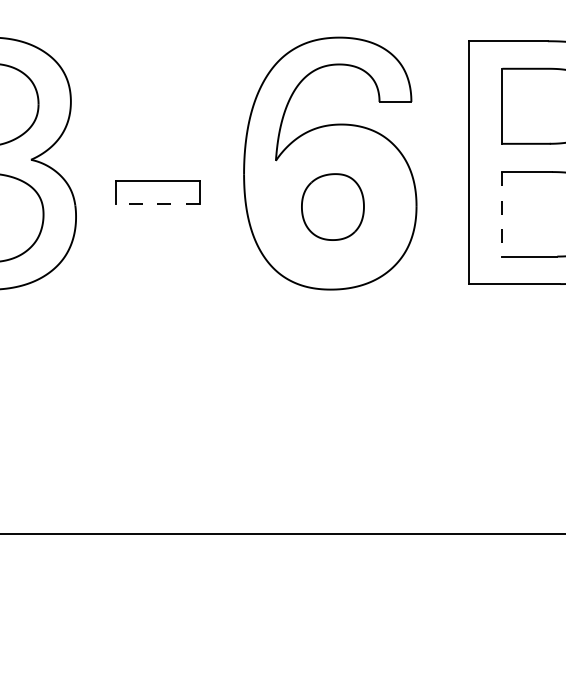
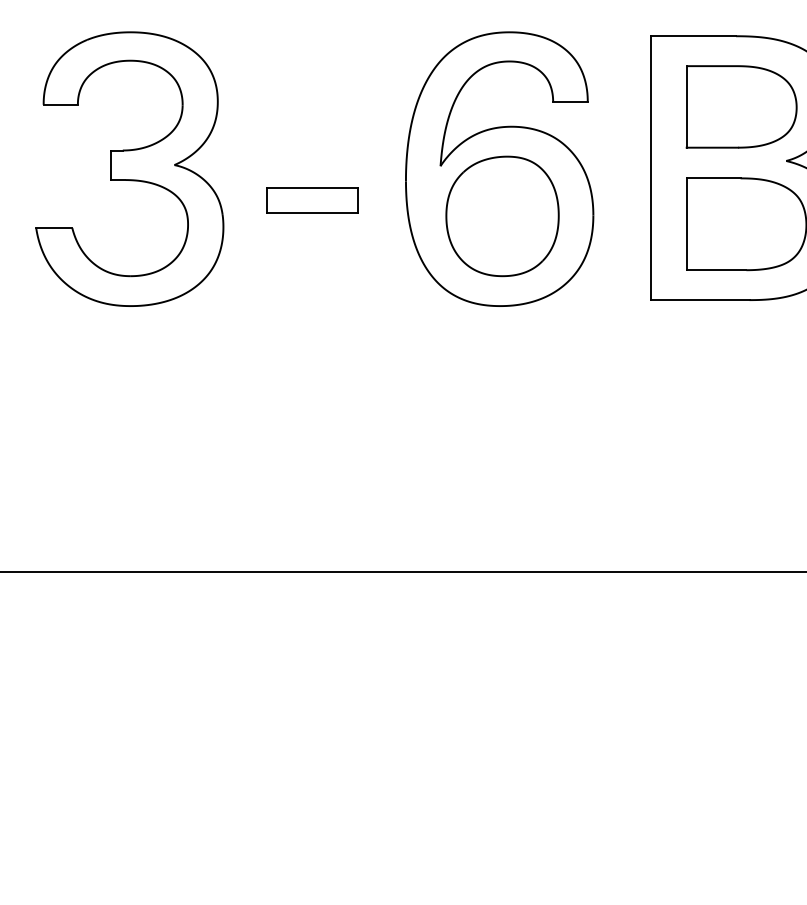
line: (158, 204) -> (312, 213), dashed -> solid
part: (332, 207) -> (502, 216), size x1.67
line: (502, 214) -> (686, 224), dashed -> solid

